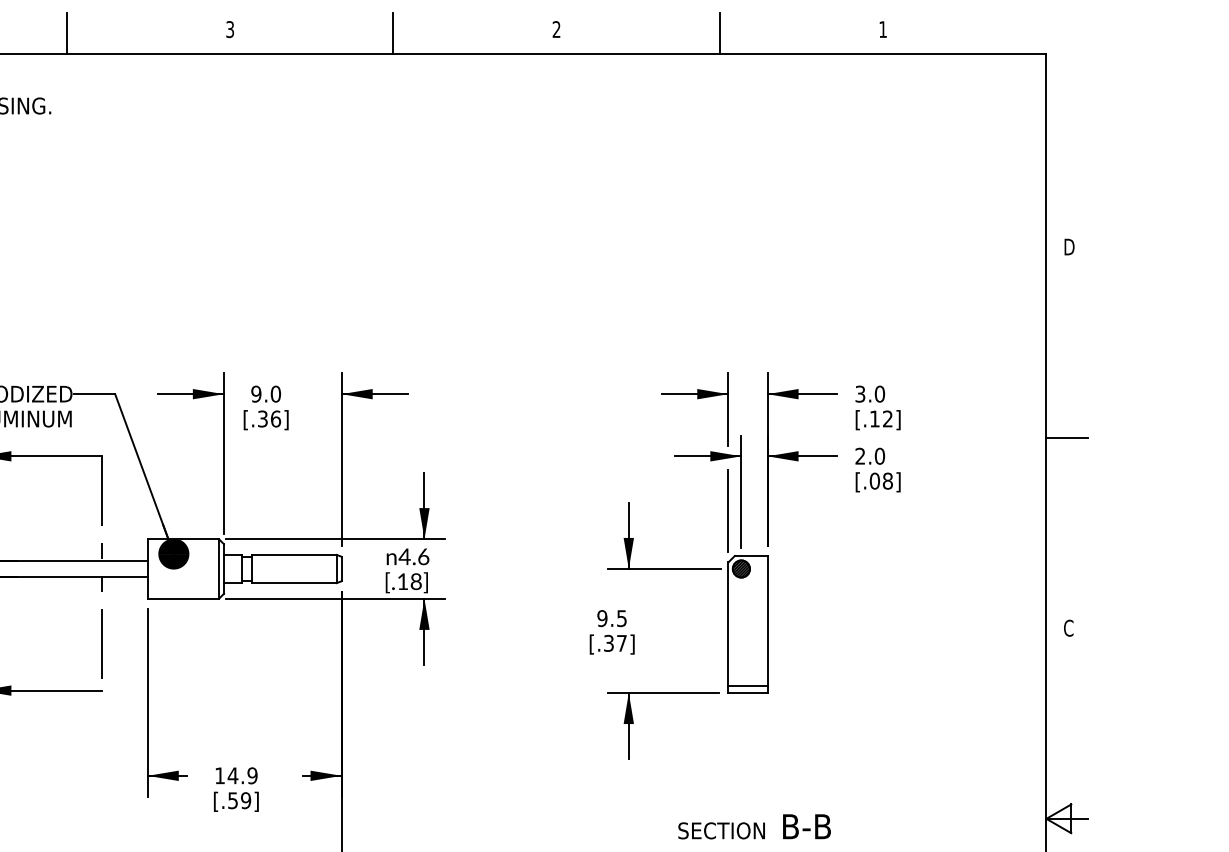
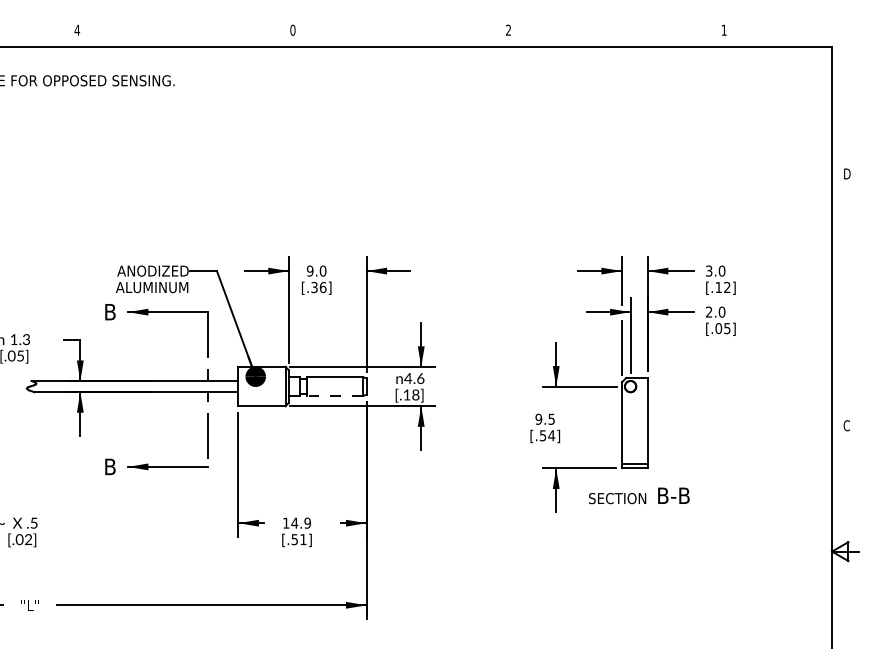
text: (229, 28) -> (292, 29), 3 -> 0
line: (67, 32) -> (185, 32), removed
line: (393, 32) -> (400, 32), removed
line: (720, 32) -> (616, 32), removed
line: (1066, 437) -> (845, 299), removed
text: (888, 481) -> (727, 328), [.08] -> [.05]
hatch: (741, 568) -> (630, 386), removed
line: (294, 582) -> (335, 395), solid -> dashed
text: (615, 643) -> (547, 435), [.37] -> [.54]
text: (246, 800) -> (303, 539), [.59] -> [.51]
text: (754, 826) -> (639, 495), moved

